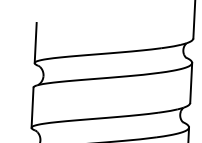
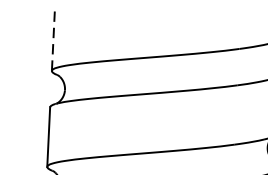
line: (35, 43) -> (53, 41), solid -> dashed

